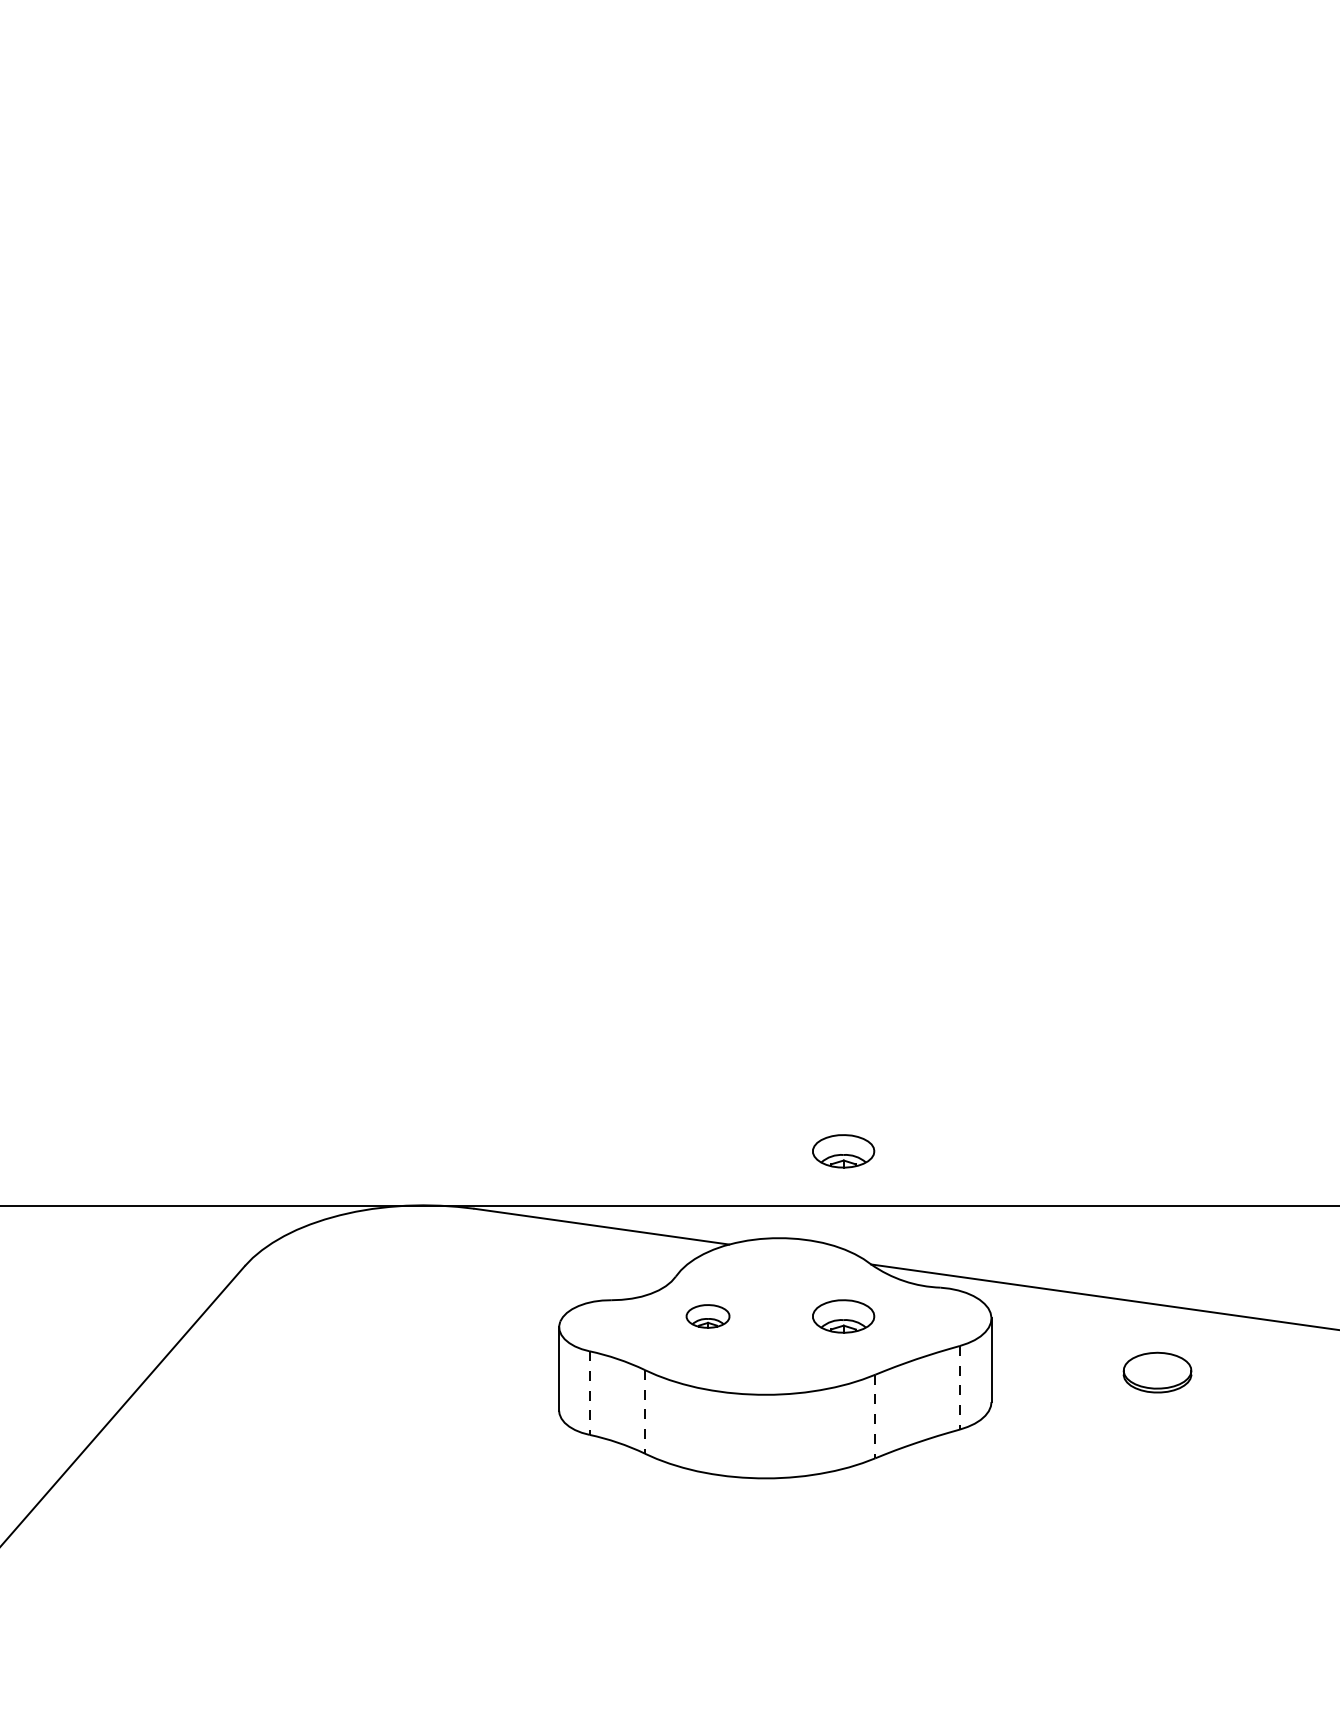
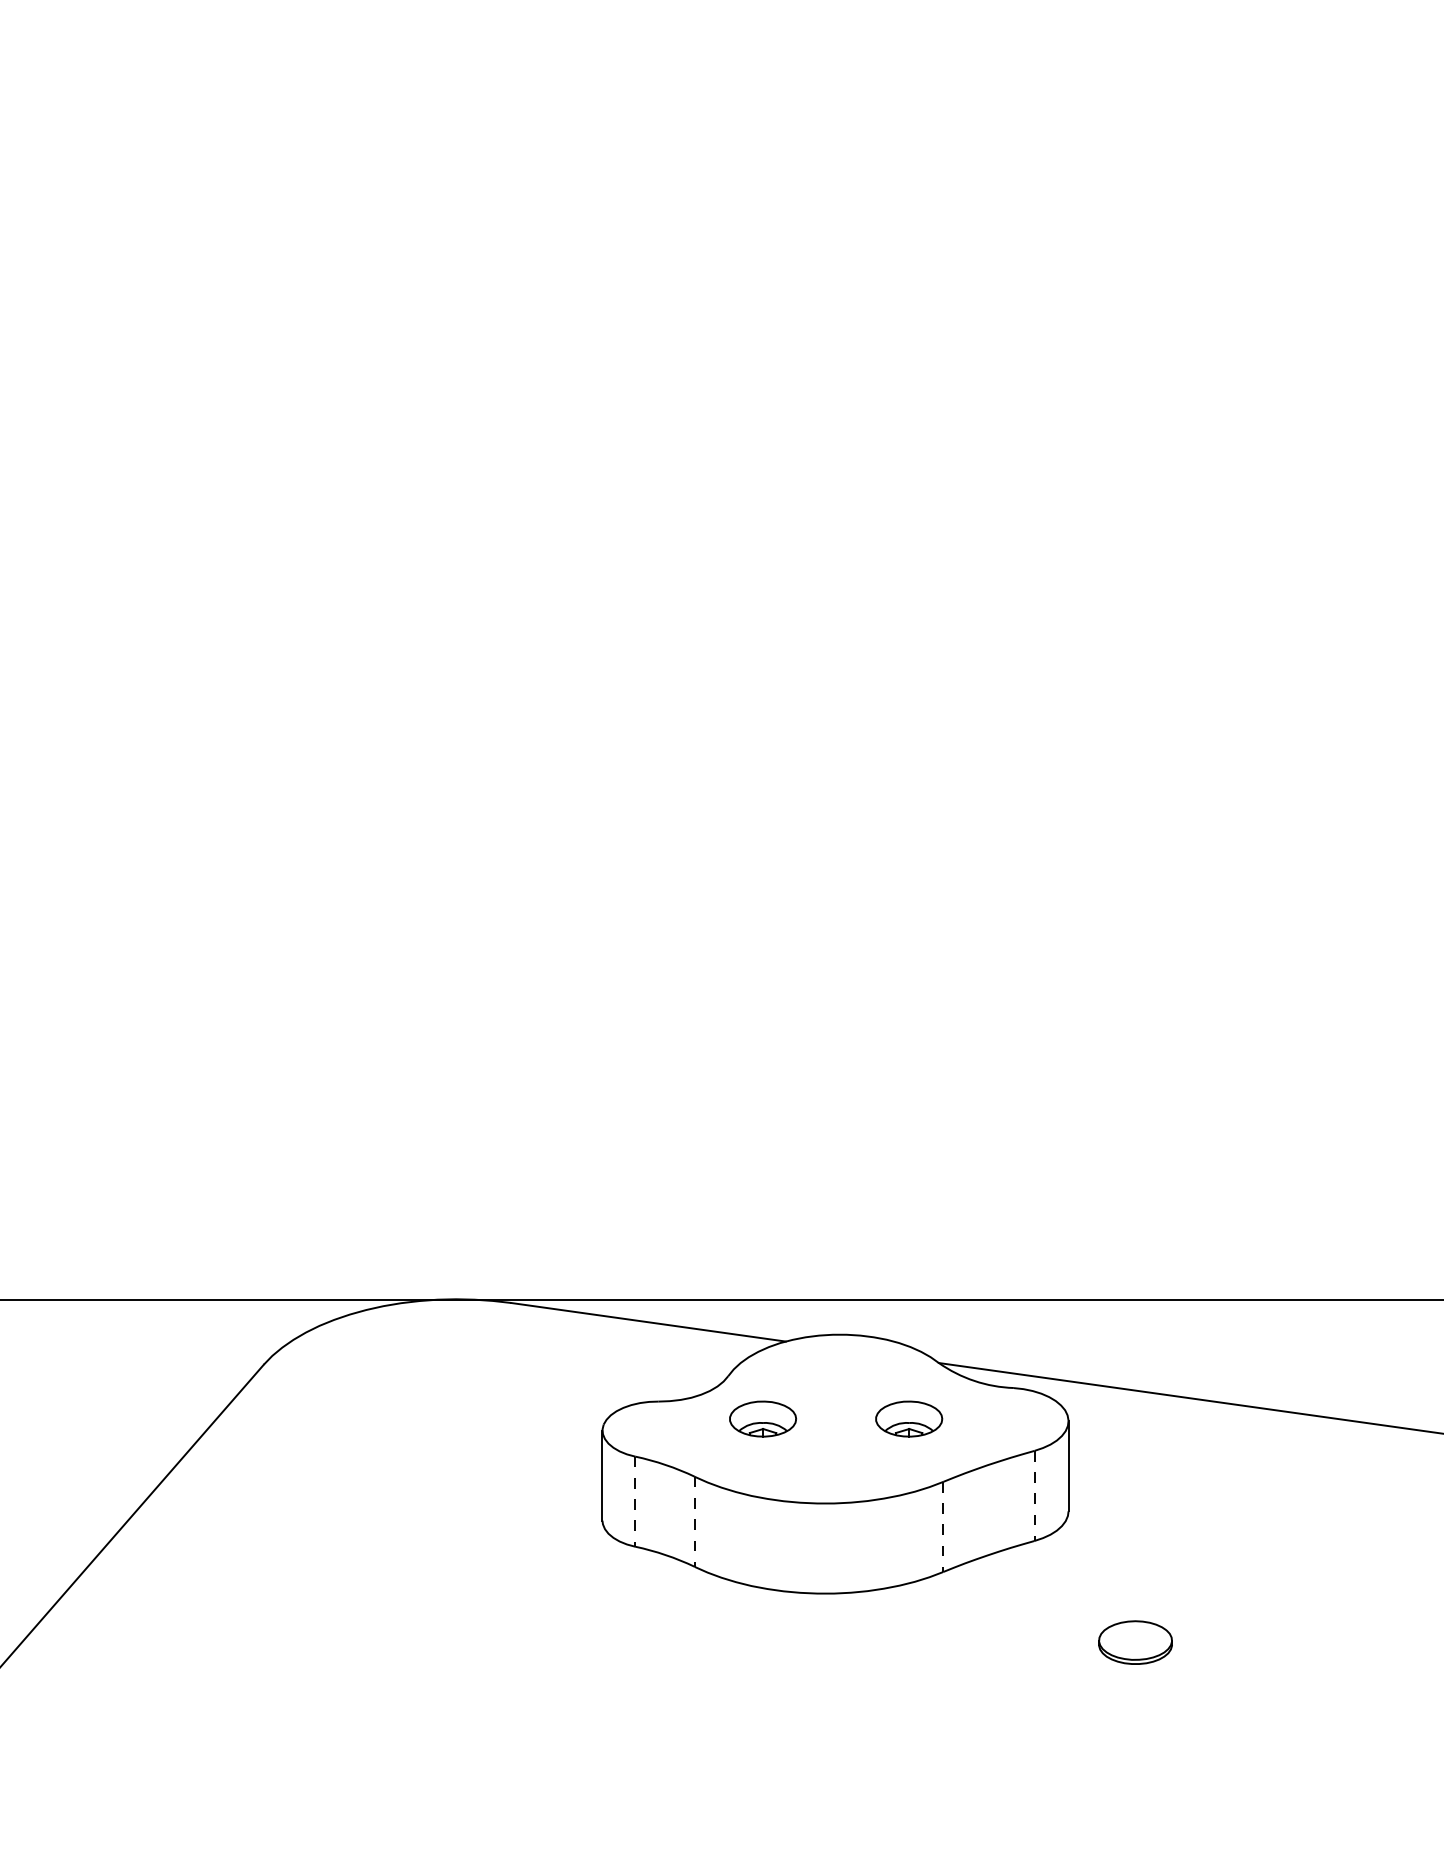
part: (843, 1150) -> (909, 1240), removed
part: (707, 1315) -> (762, 1418), size x1.43
part: (1157, 1372) -> (1135, 1642), moved

